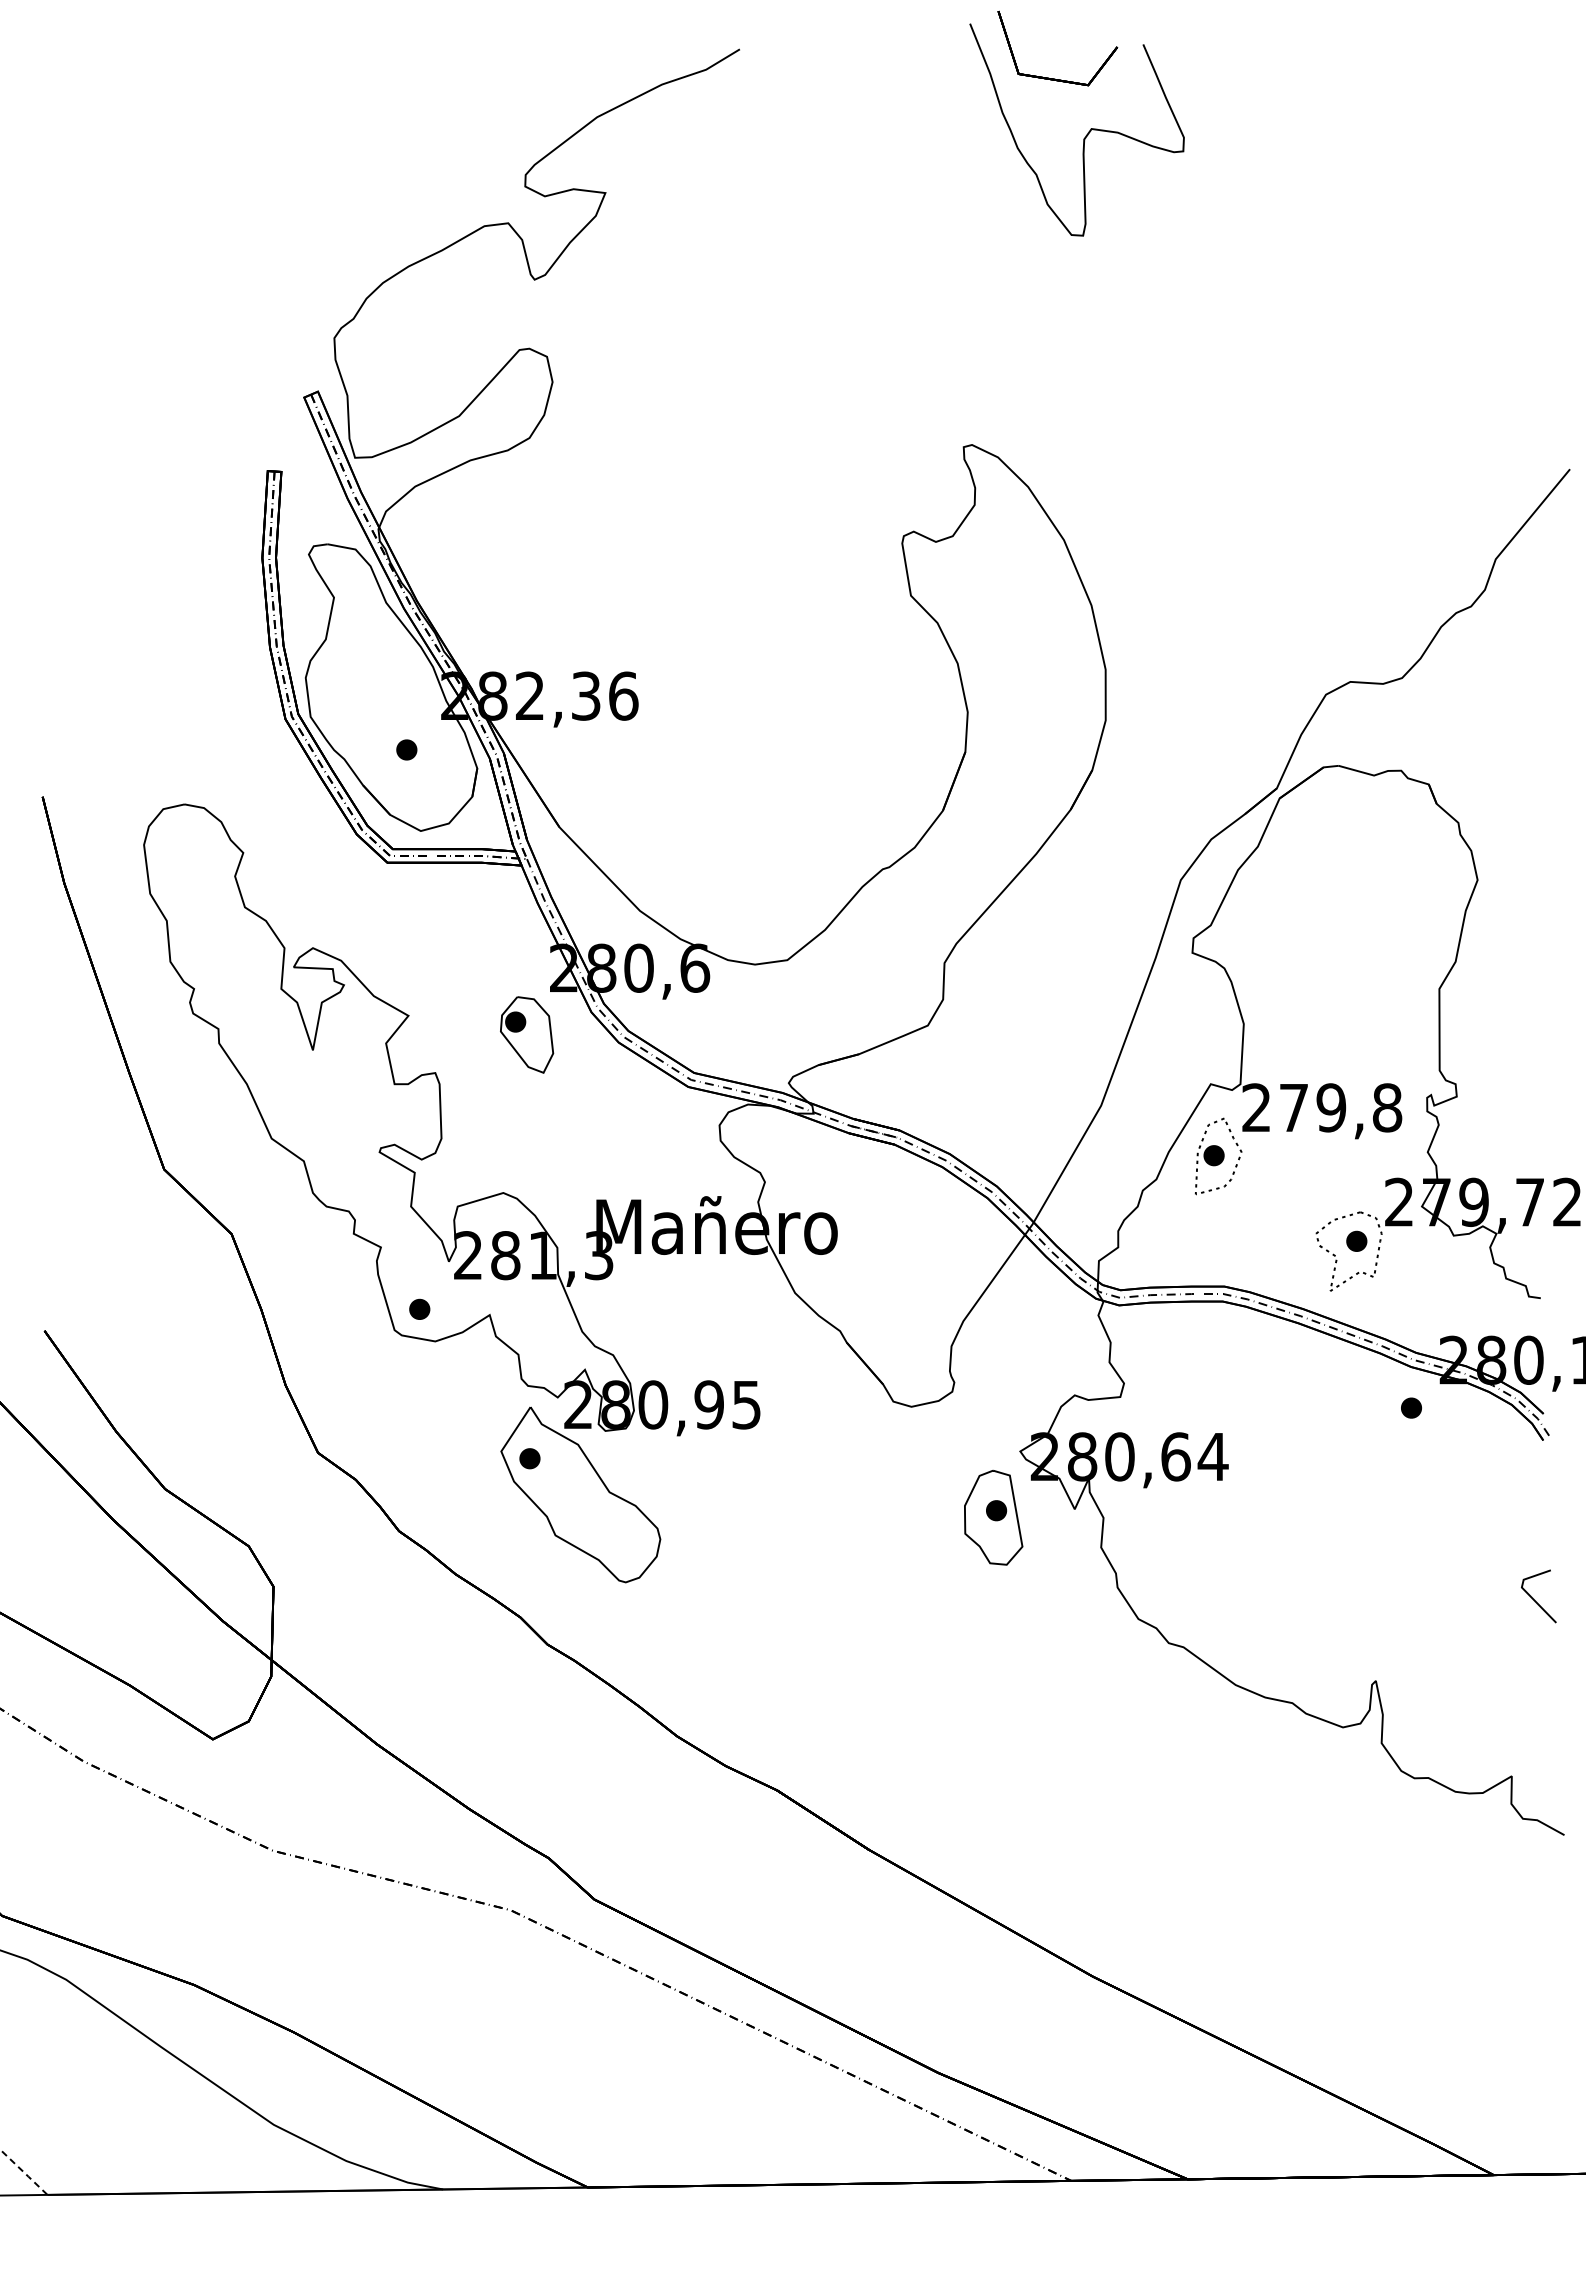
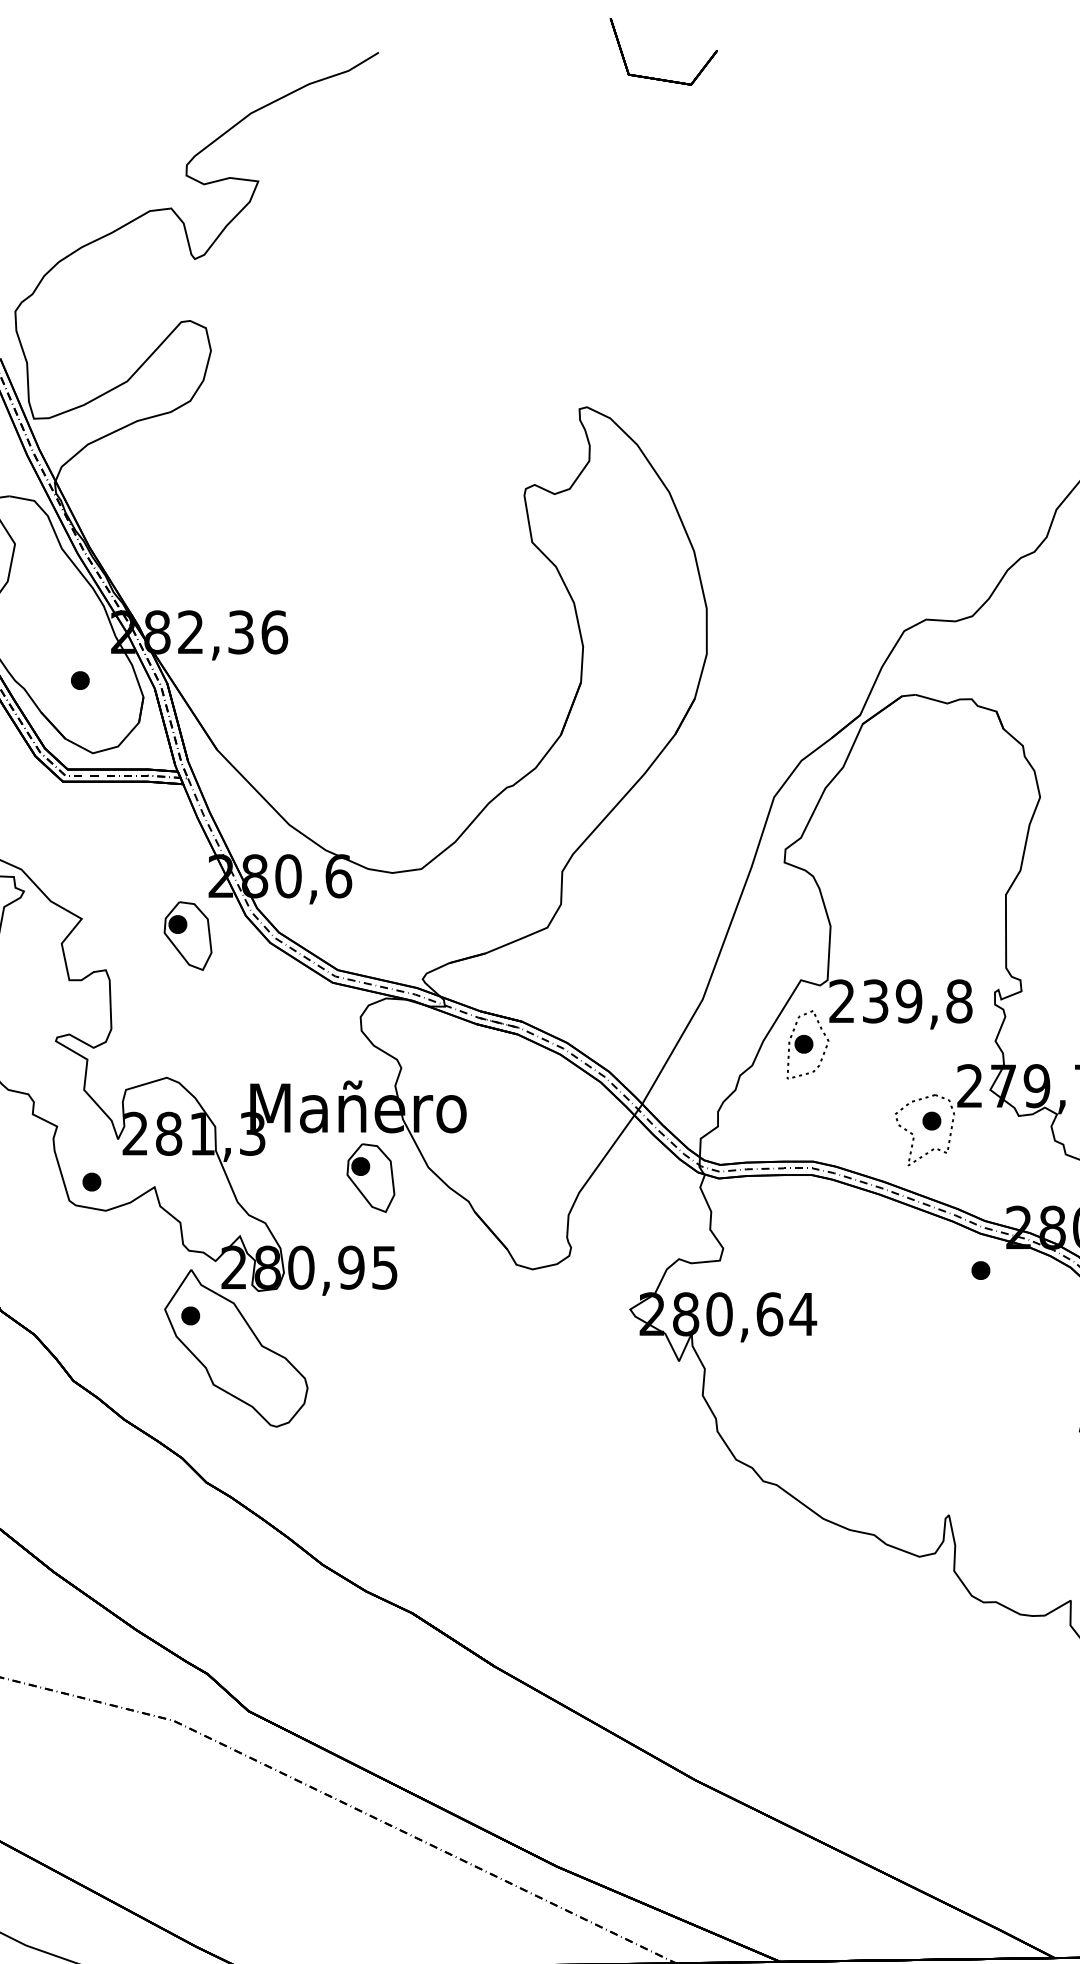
curve: (1085, 135) -> (688, 129), removed
text: (1294, 1107) -> (876, 1001), 279,8 -> 239,8
part: (731, 1304) -> (371, 1177), added
part: (993, 1517) -> (606, 1368), removed

